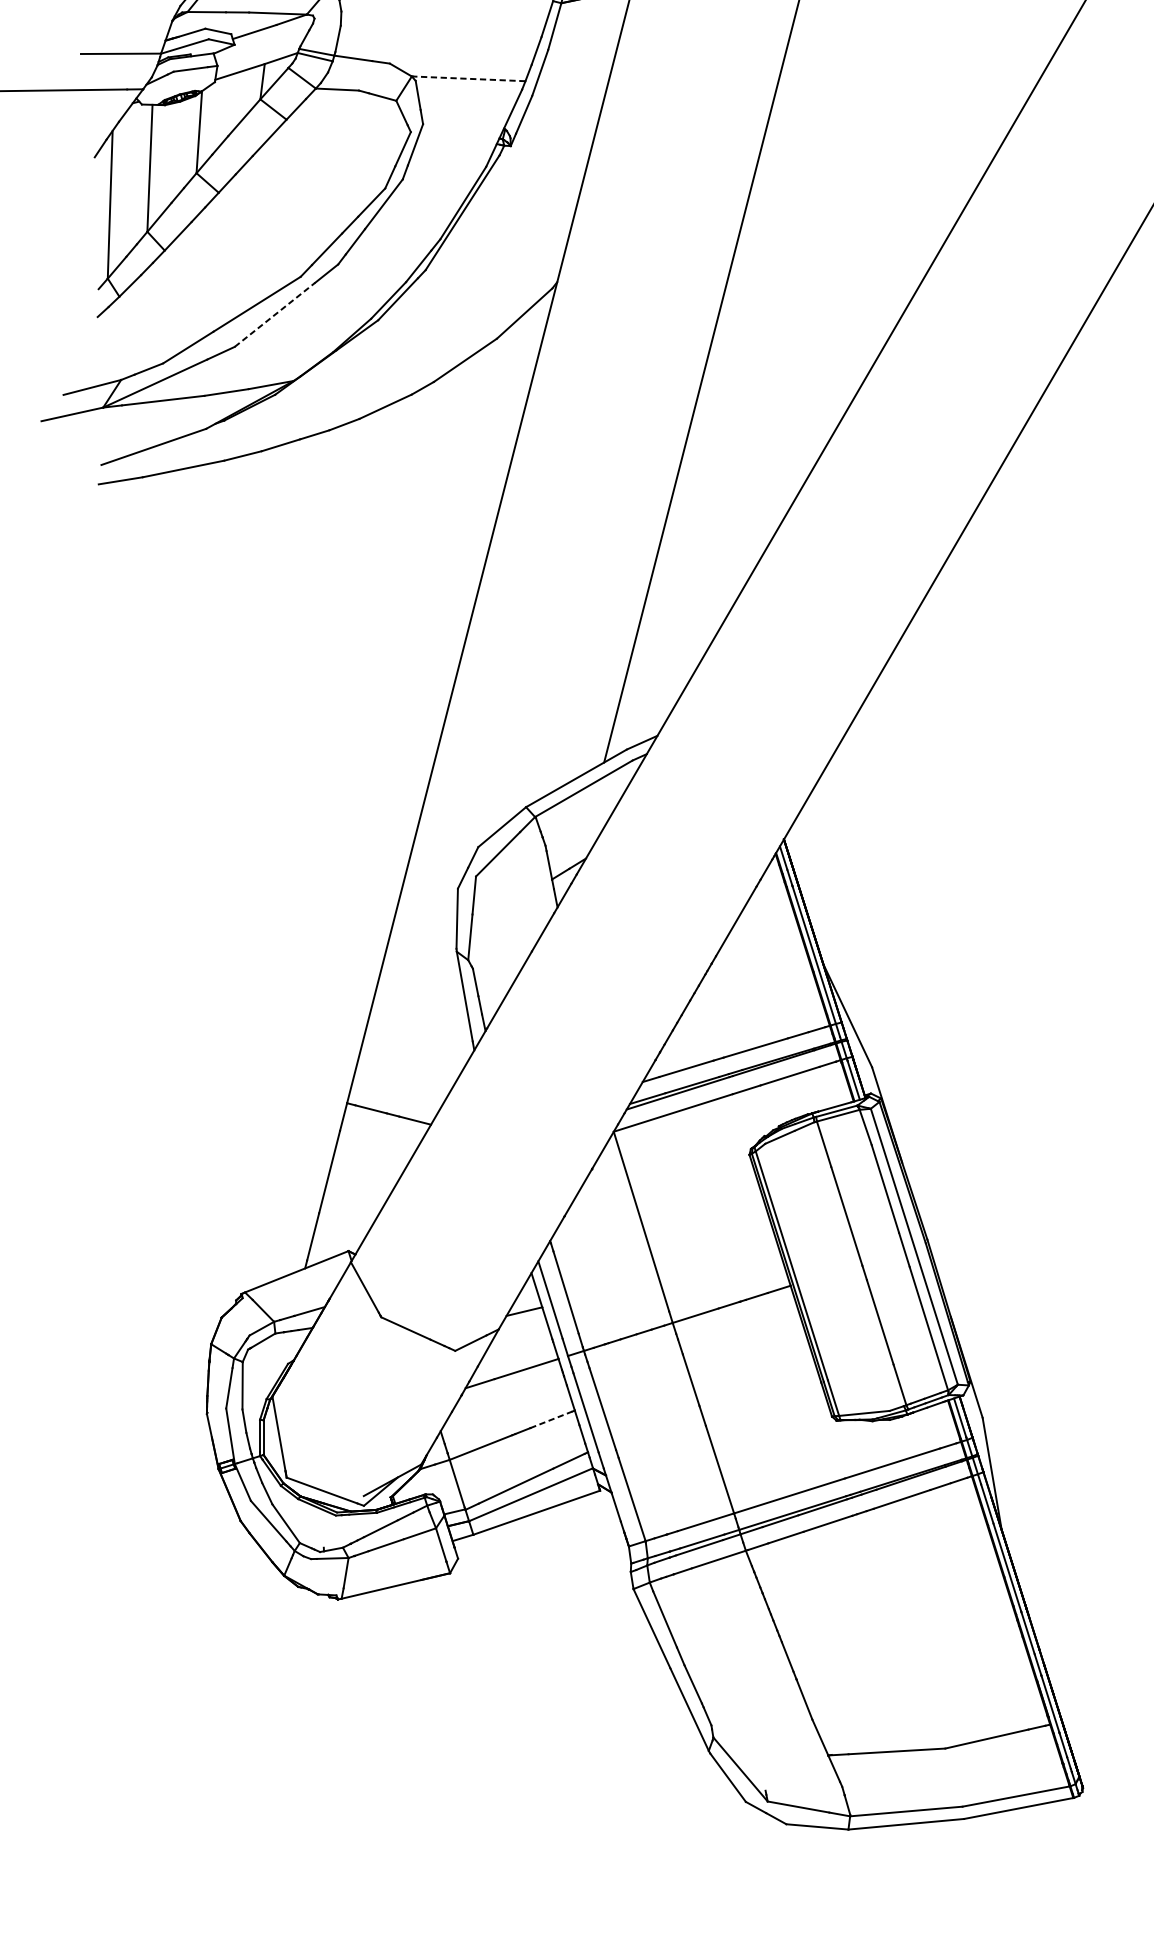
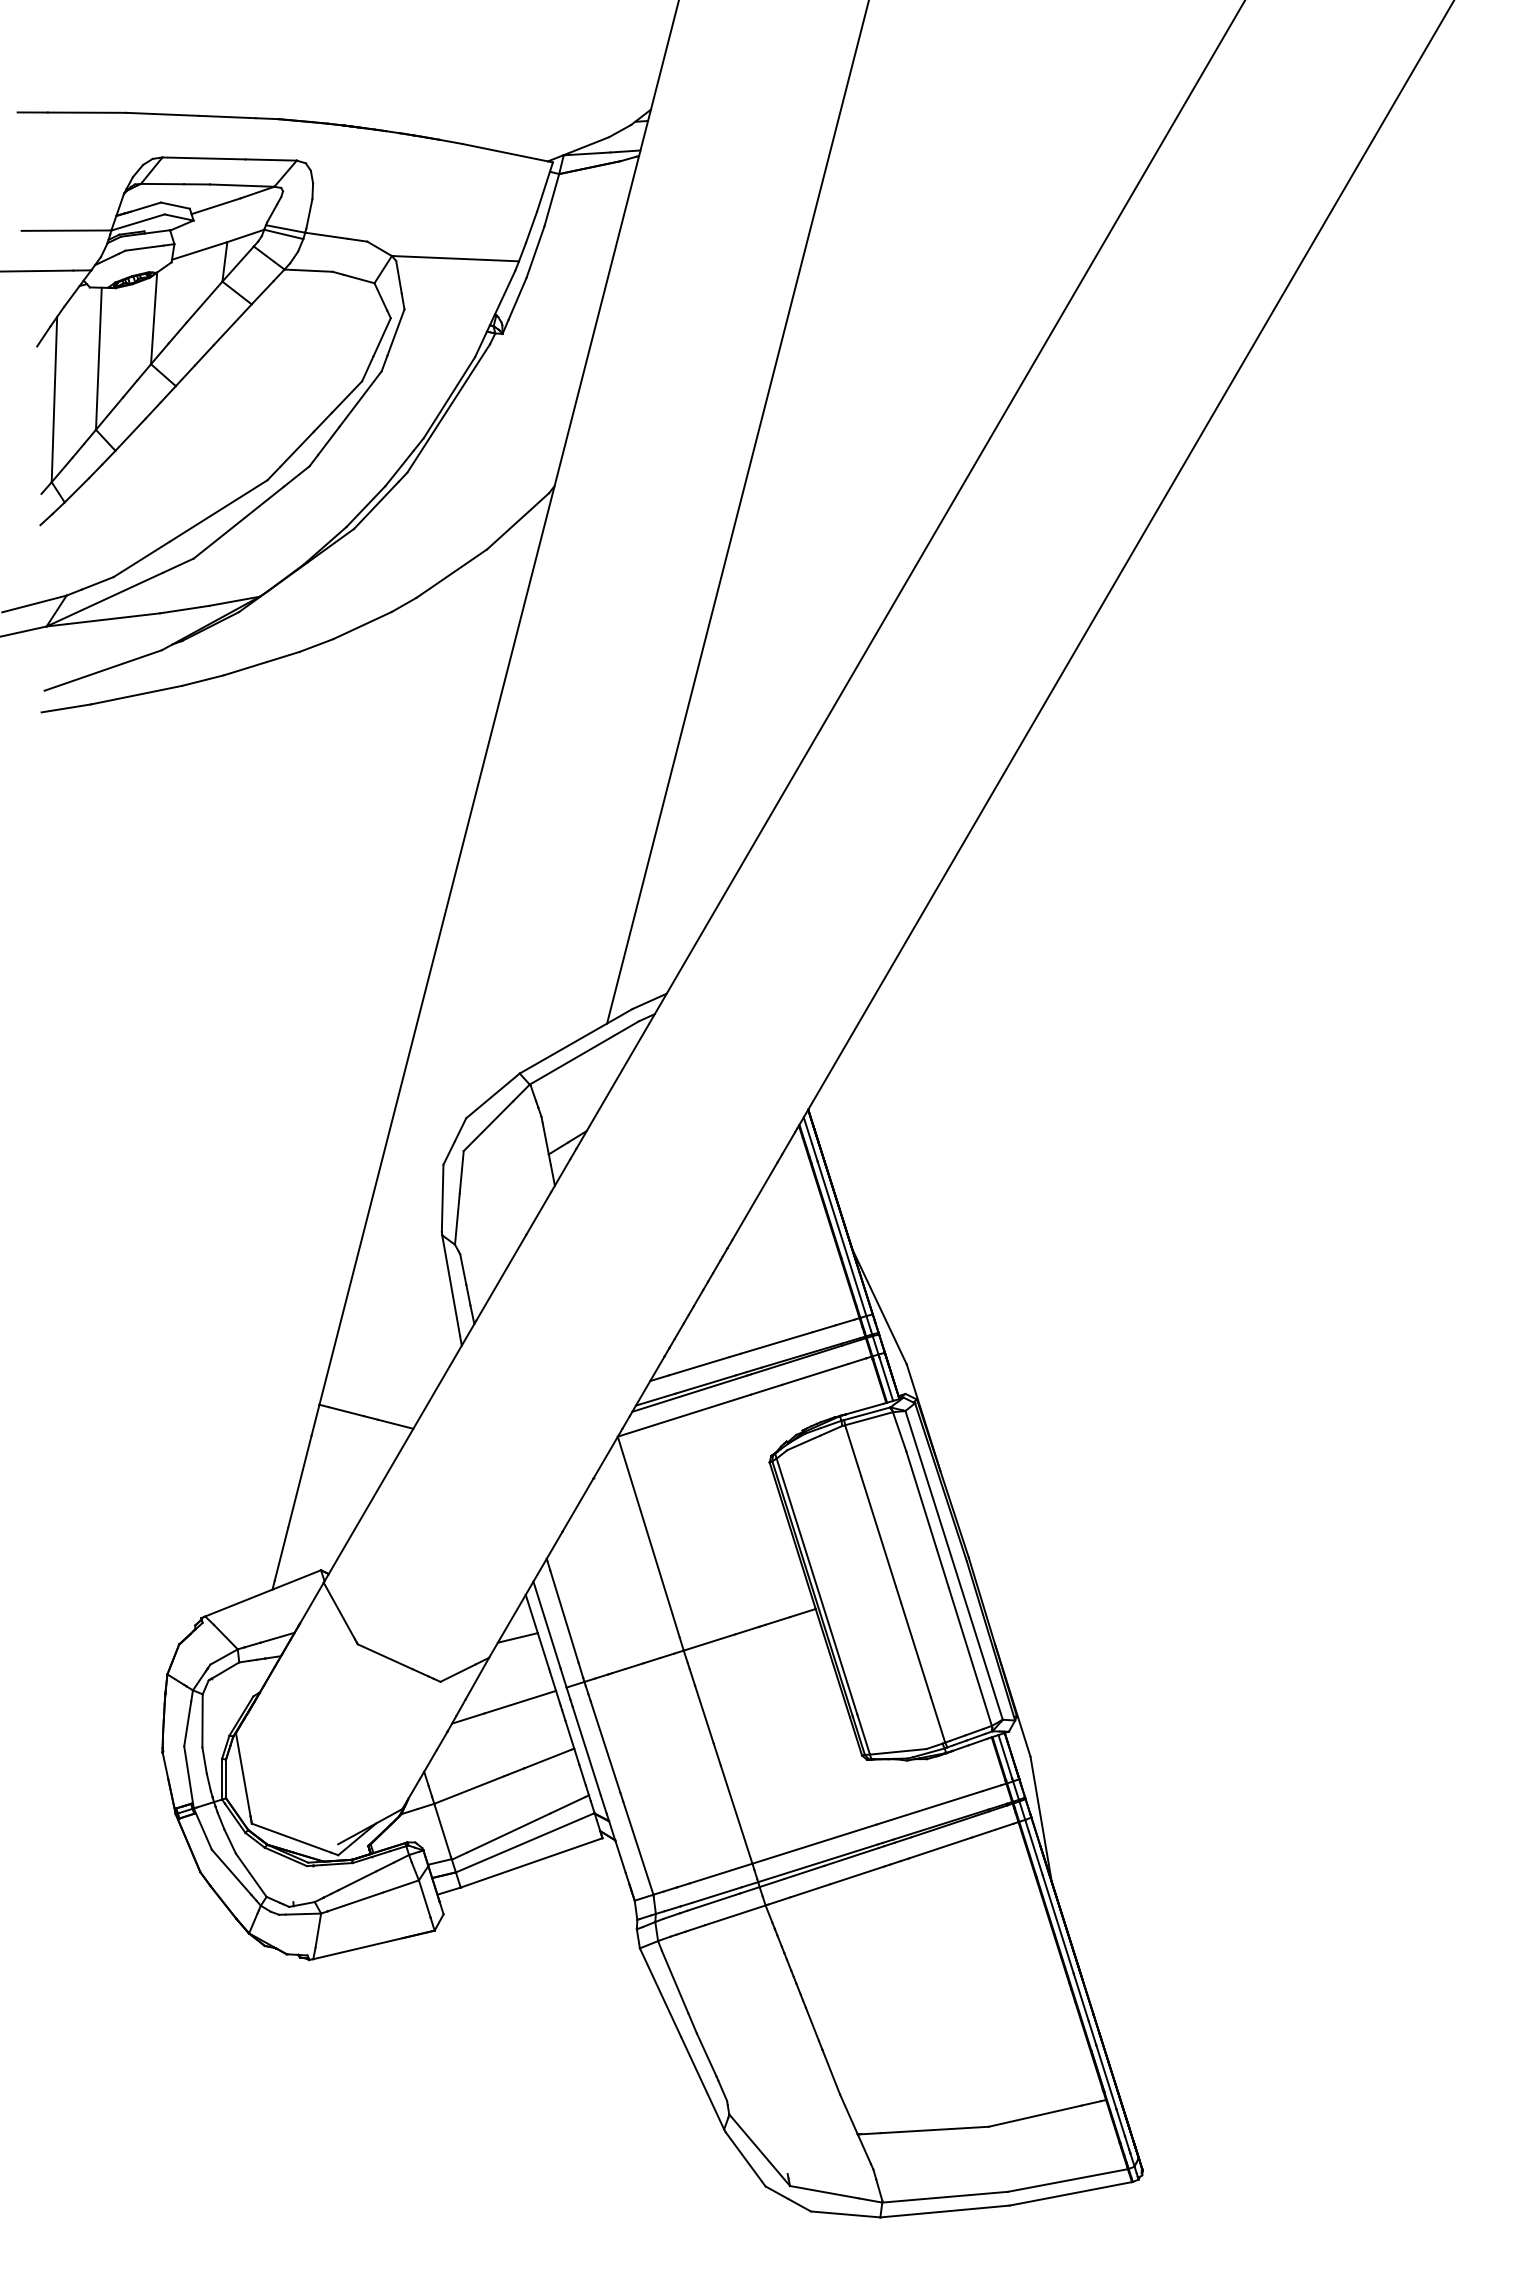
line: (469, 78) -> (456, 258), dashed -> solid
line: (275, 314) -> (239, 522), dashed -> solid
line: (551, 1419) -> (548, 1758), dashed -> solid

